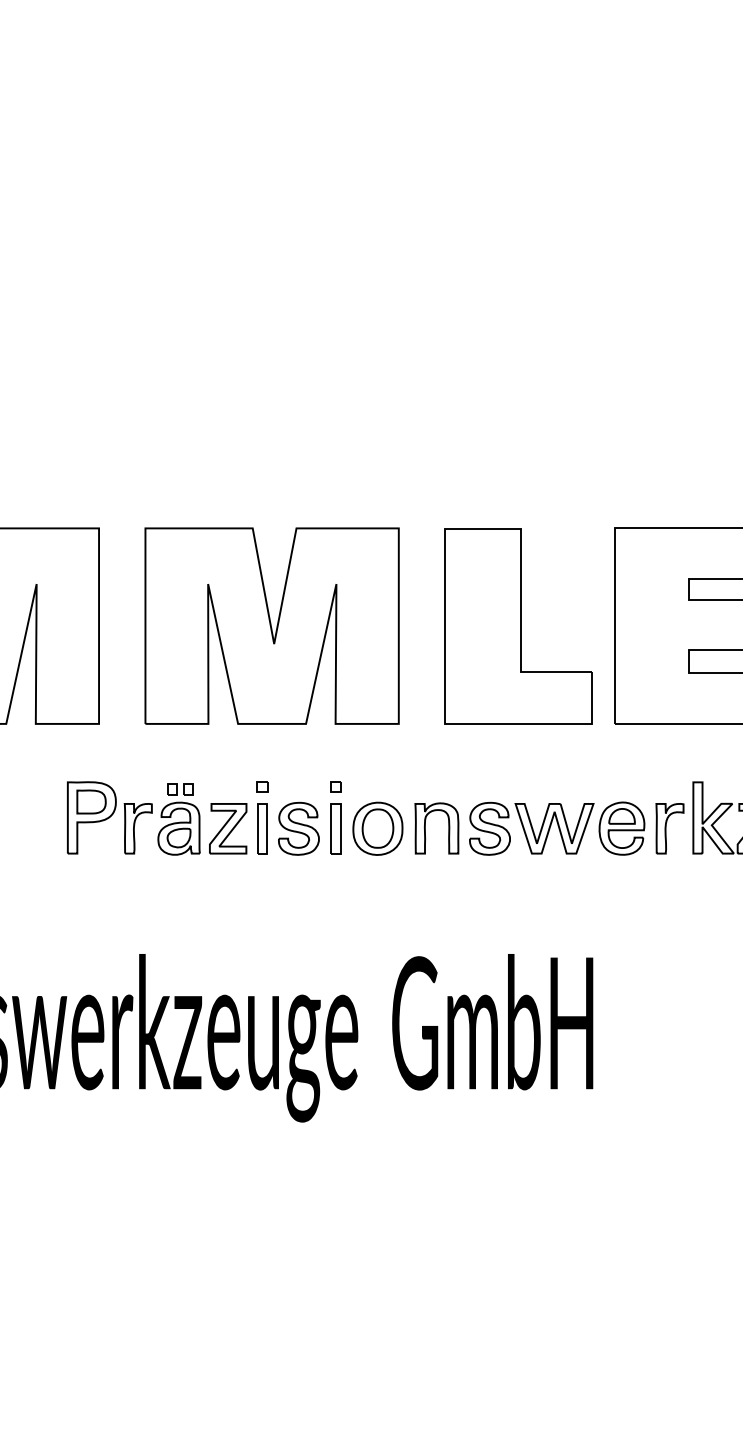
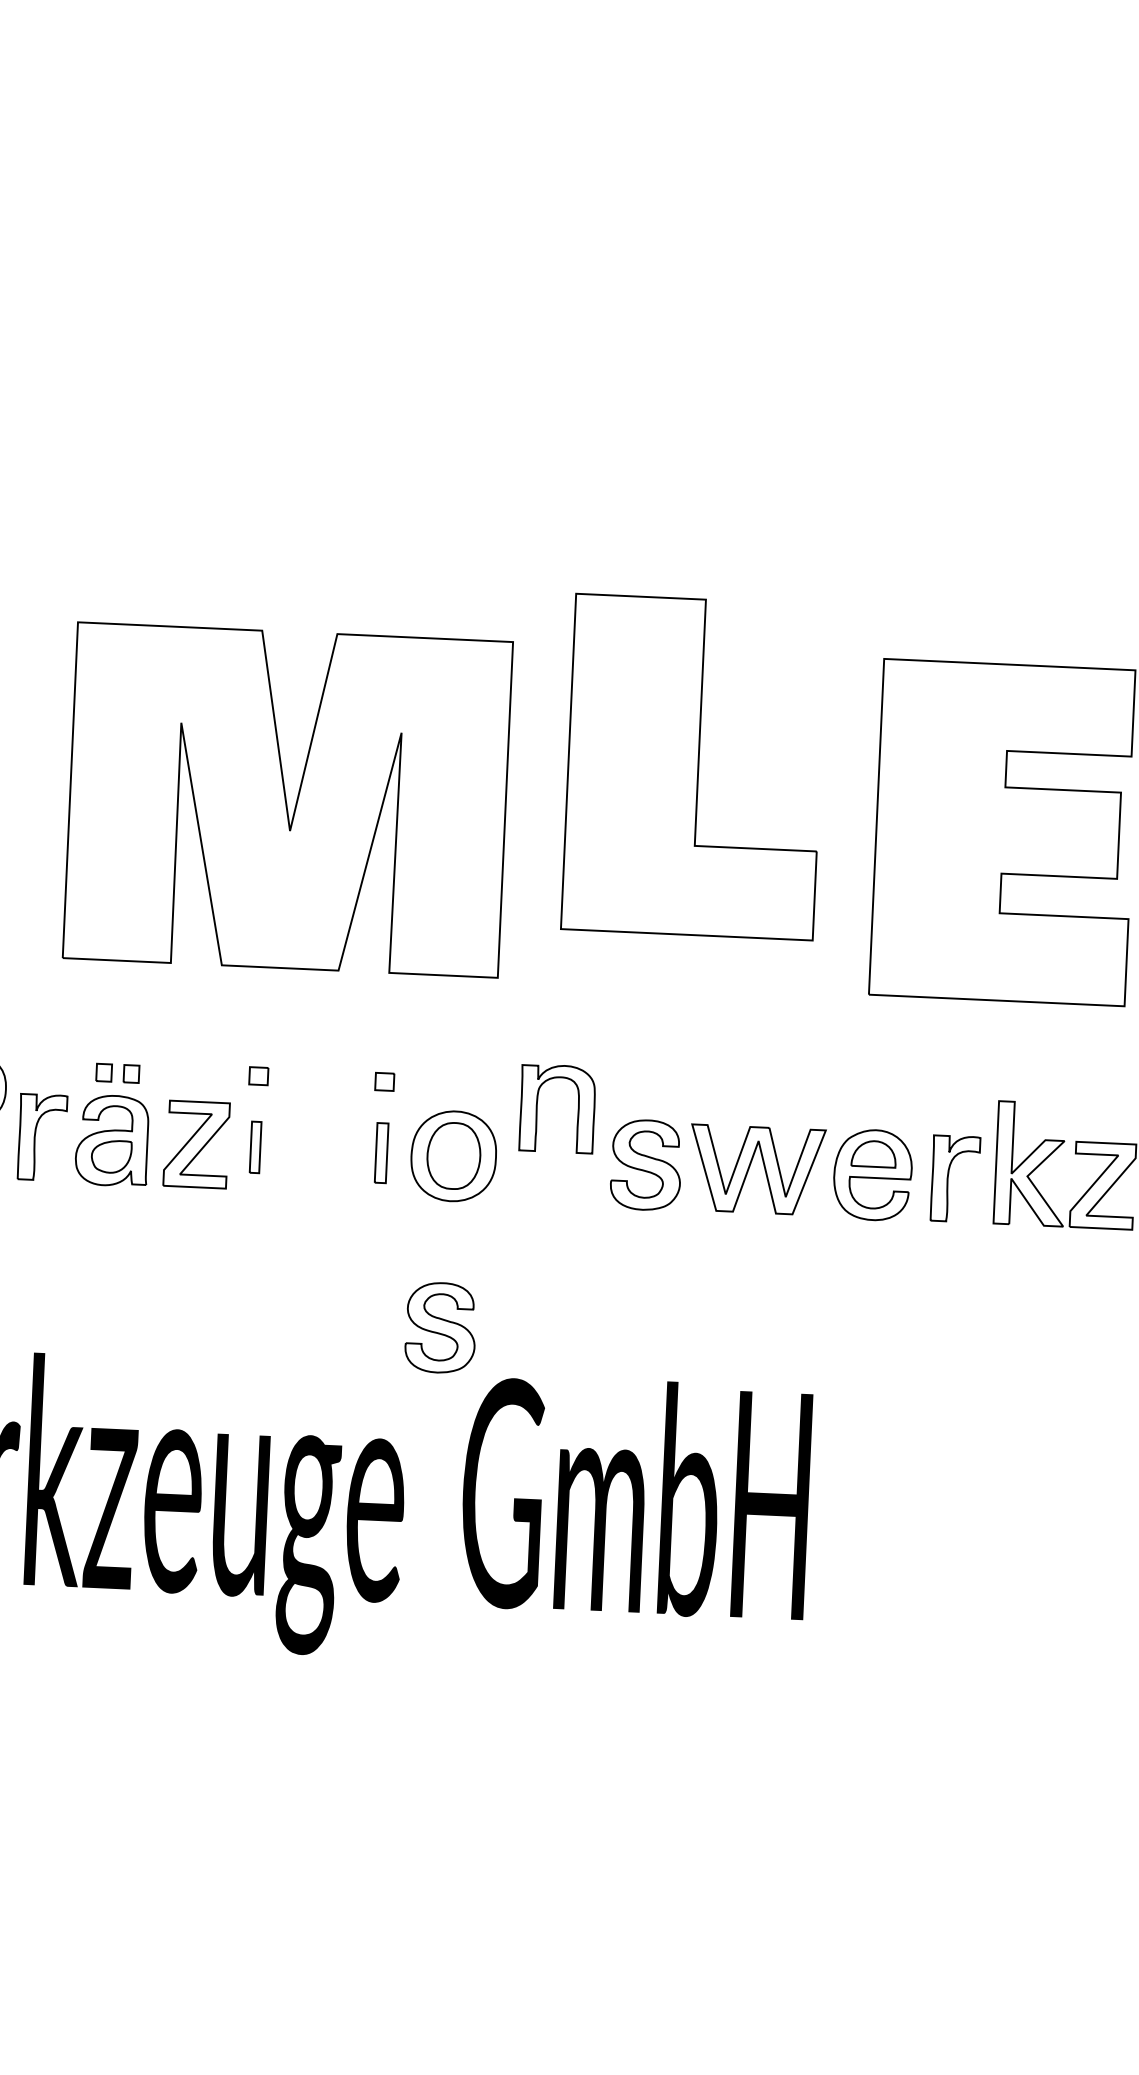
part: (518, 626) -> (694, 767), moved
part: (262, 828) -> (255, 1146), size x0.6
part: (298, 828) -> (440, 1327), moved
part: (335, 828) -> (380, 1152), size x0.7
part: (425, 828) -> (537, 1107), moved

